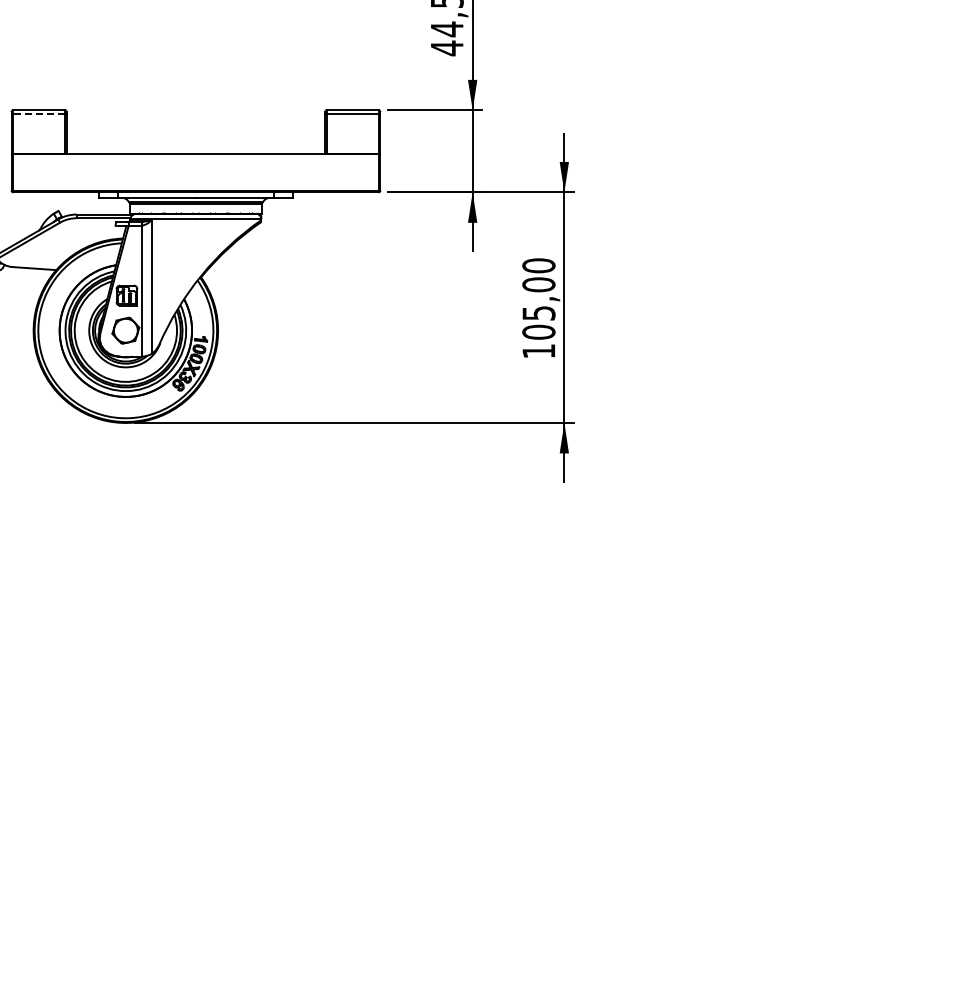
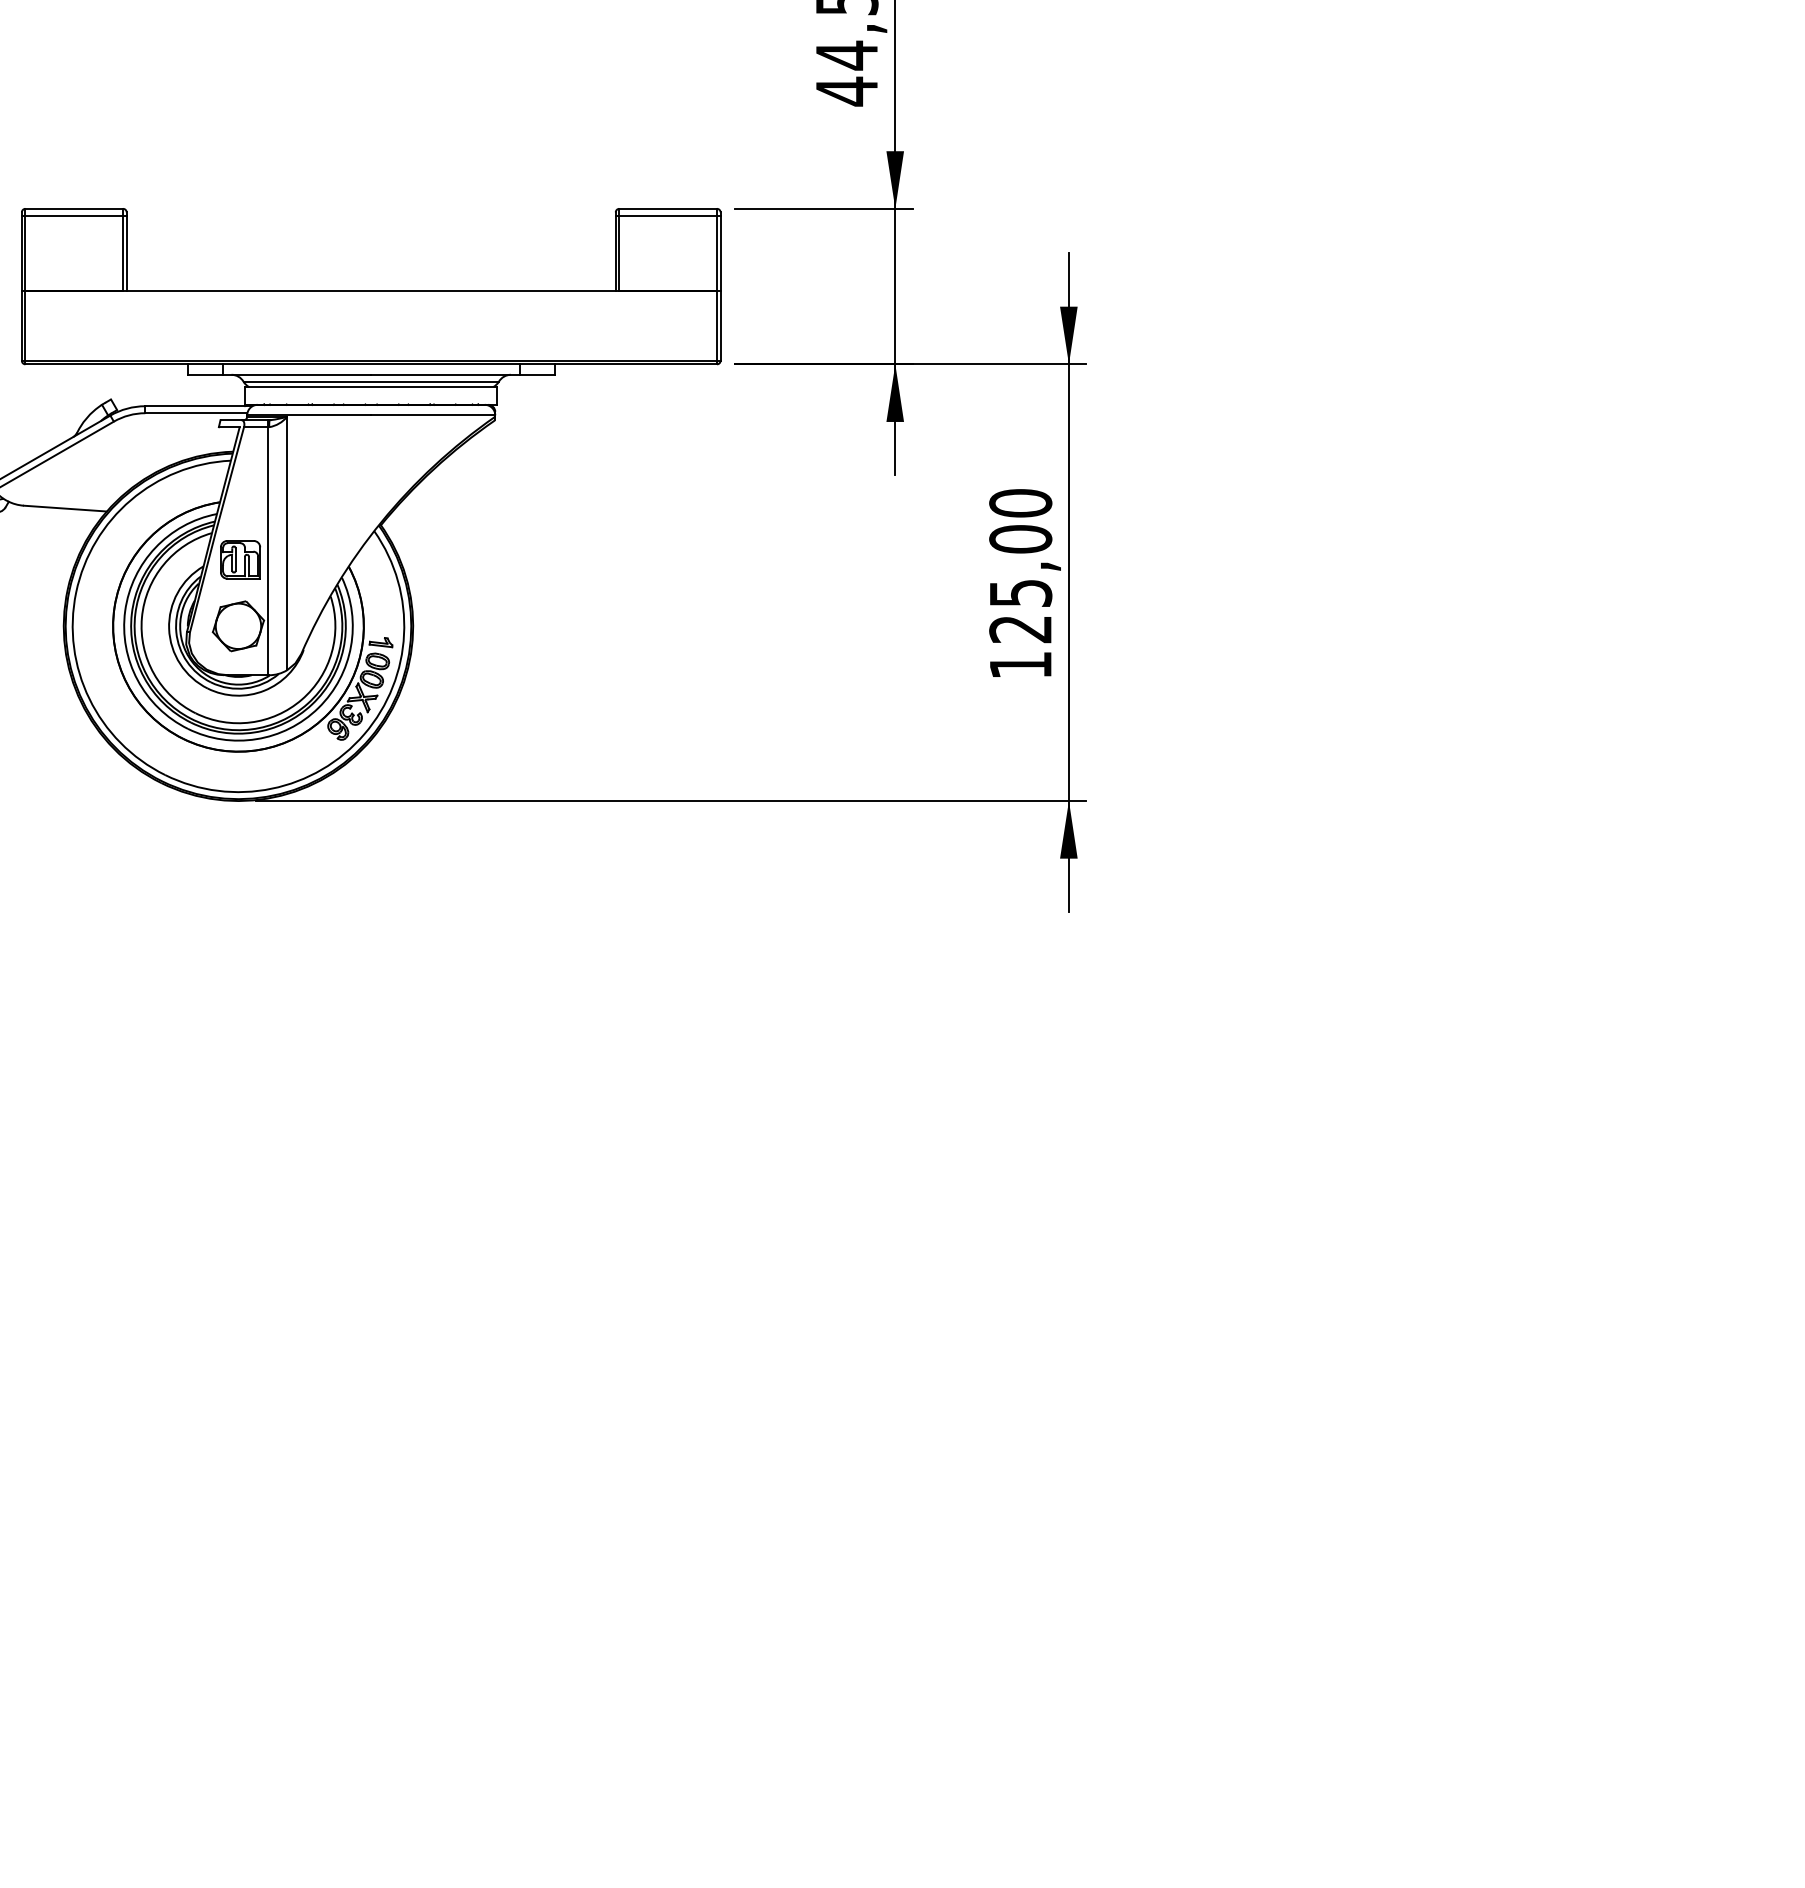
line: (39, 114) -> (74, 216), dashed -> solid
text: (538, 331) -> (1019, 627), 105,00 -> 125,00

